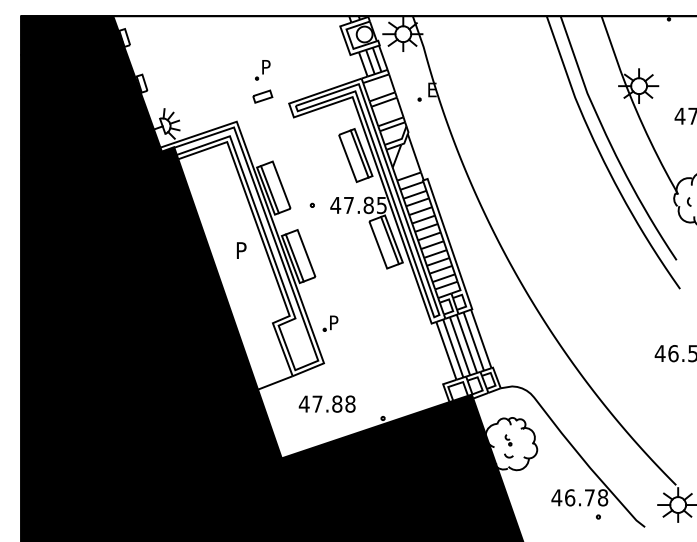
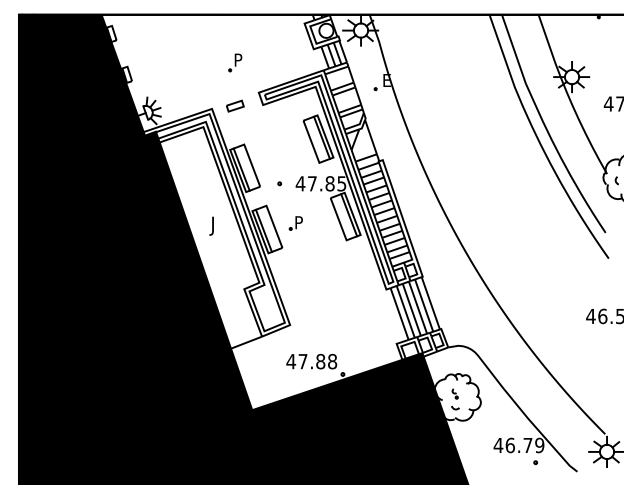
part: (262, 96) -> (235, 106), moved
text: (239, 252) -> (214, 225), P -> J
part: (330, 323) -> (295, 223), moved
text: (326, 403) -> (311, 361), moved
text: (602, 497) -> (539, 445), 46.78 -> 46.79

